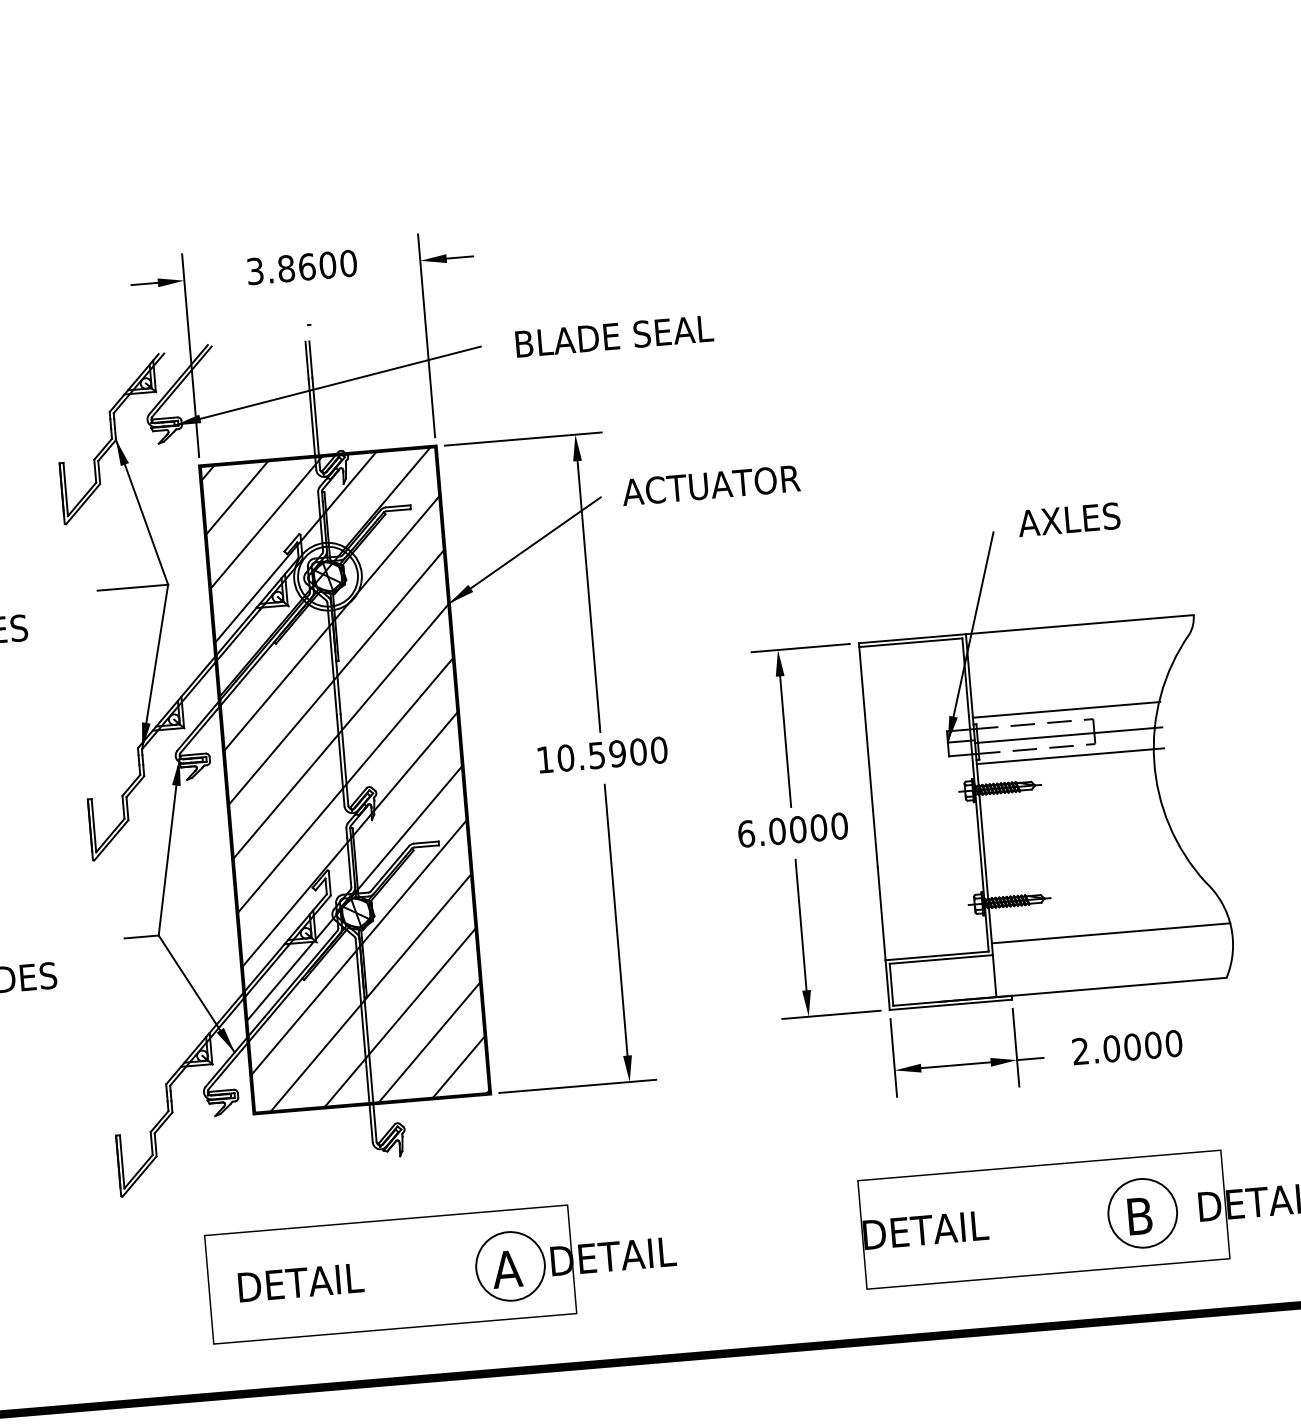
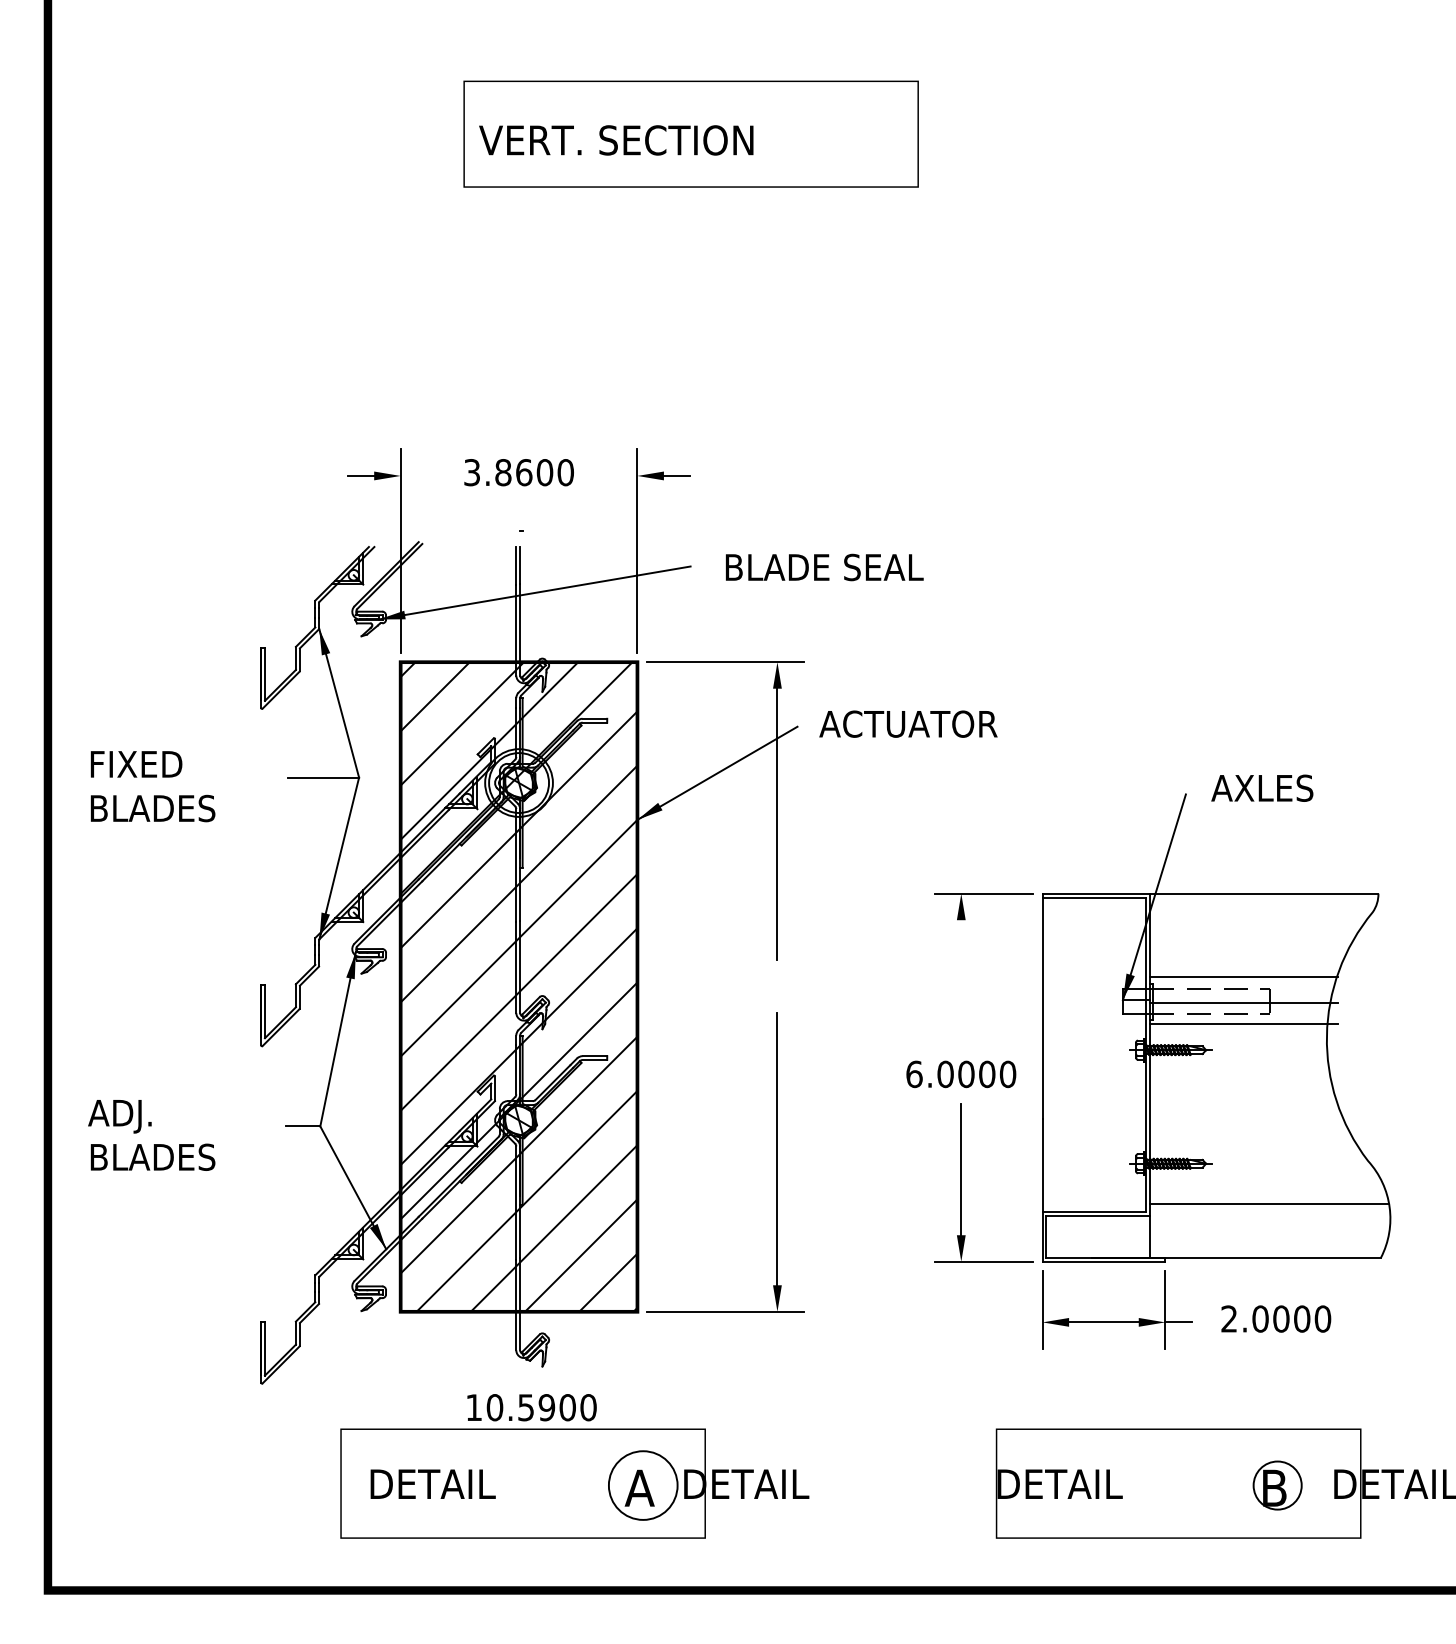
line: (785, 741) -> (961, 985), removed
text: (602, 754) -> (531, 1407), moved
circle: (1142, 1213) -> (1277, 1485), size x0.7

